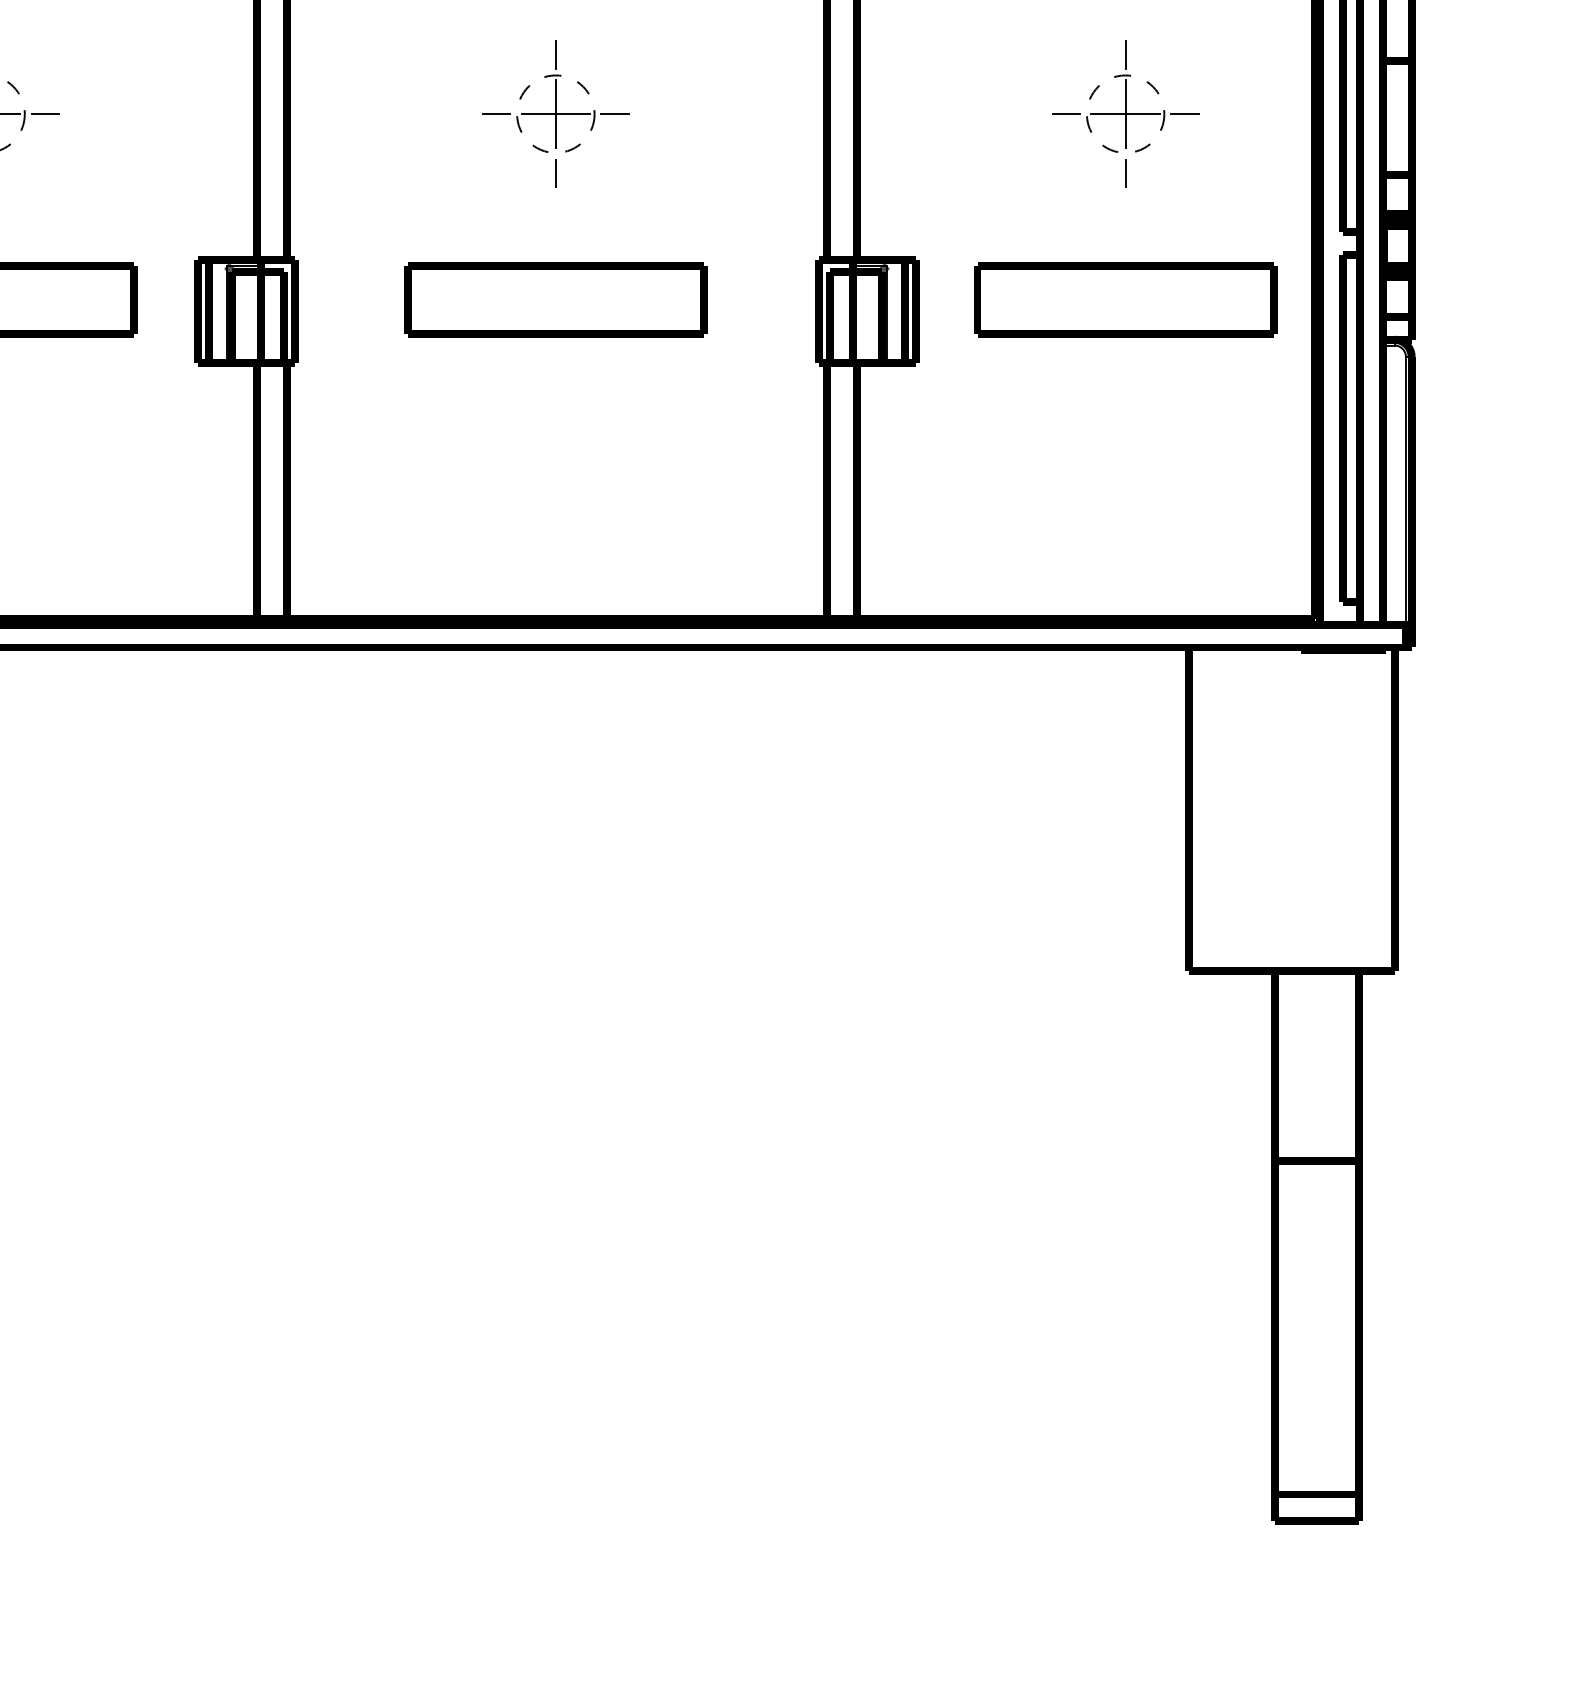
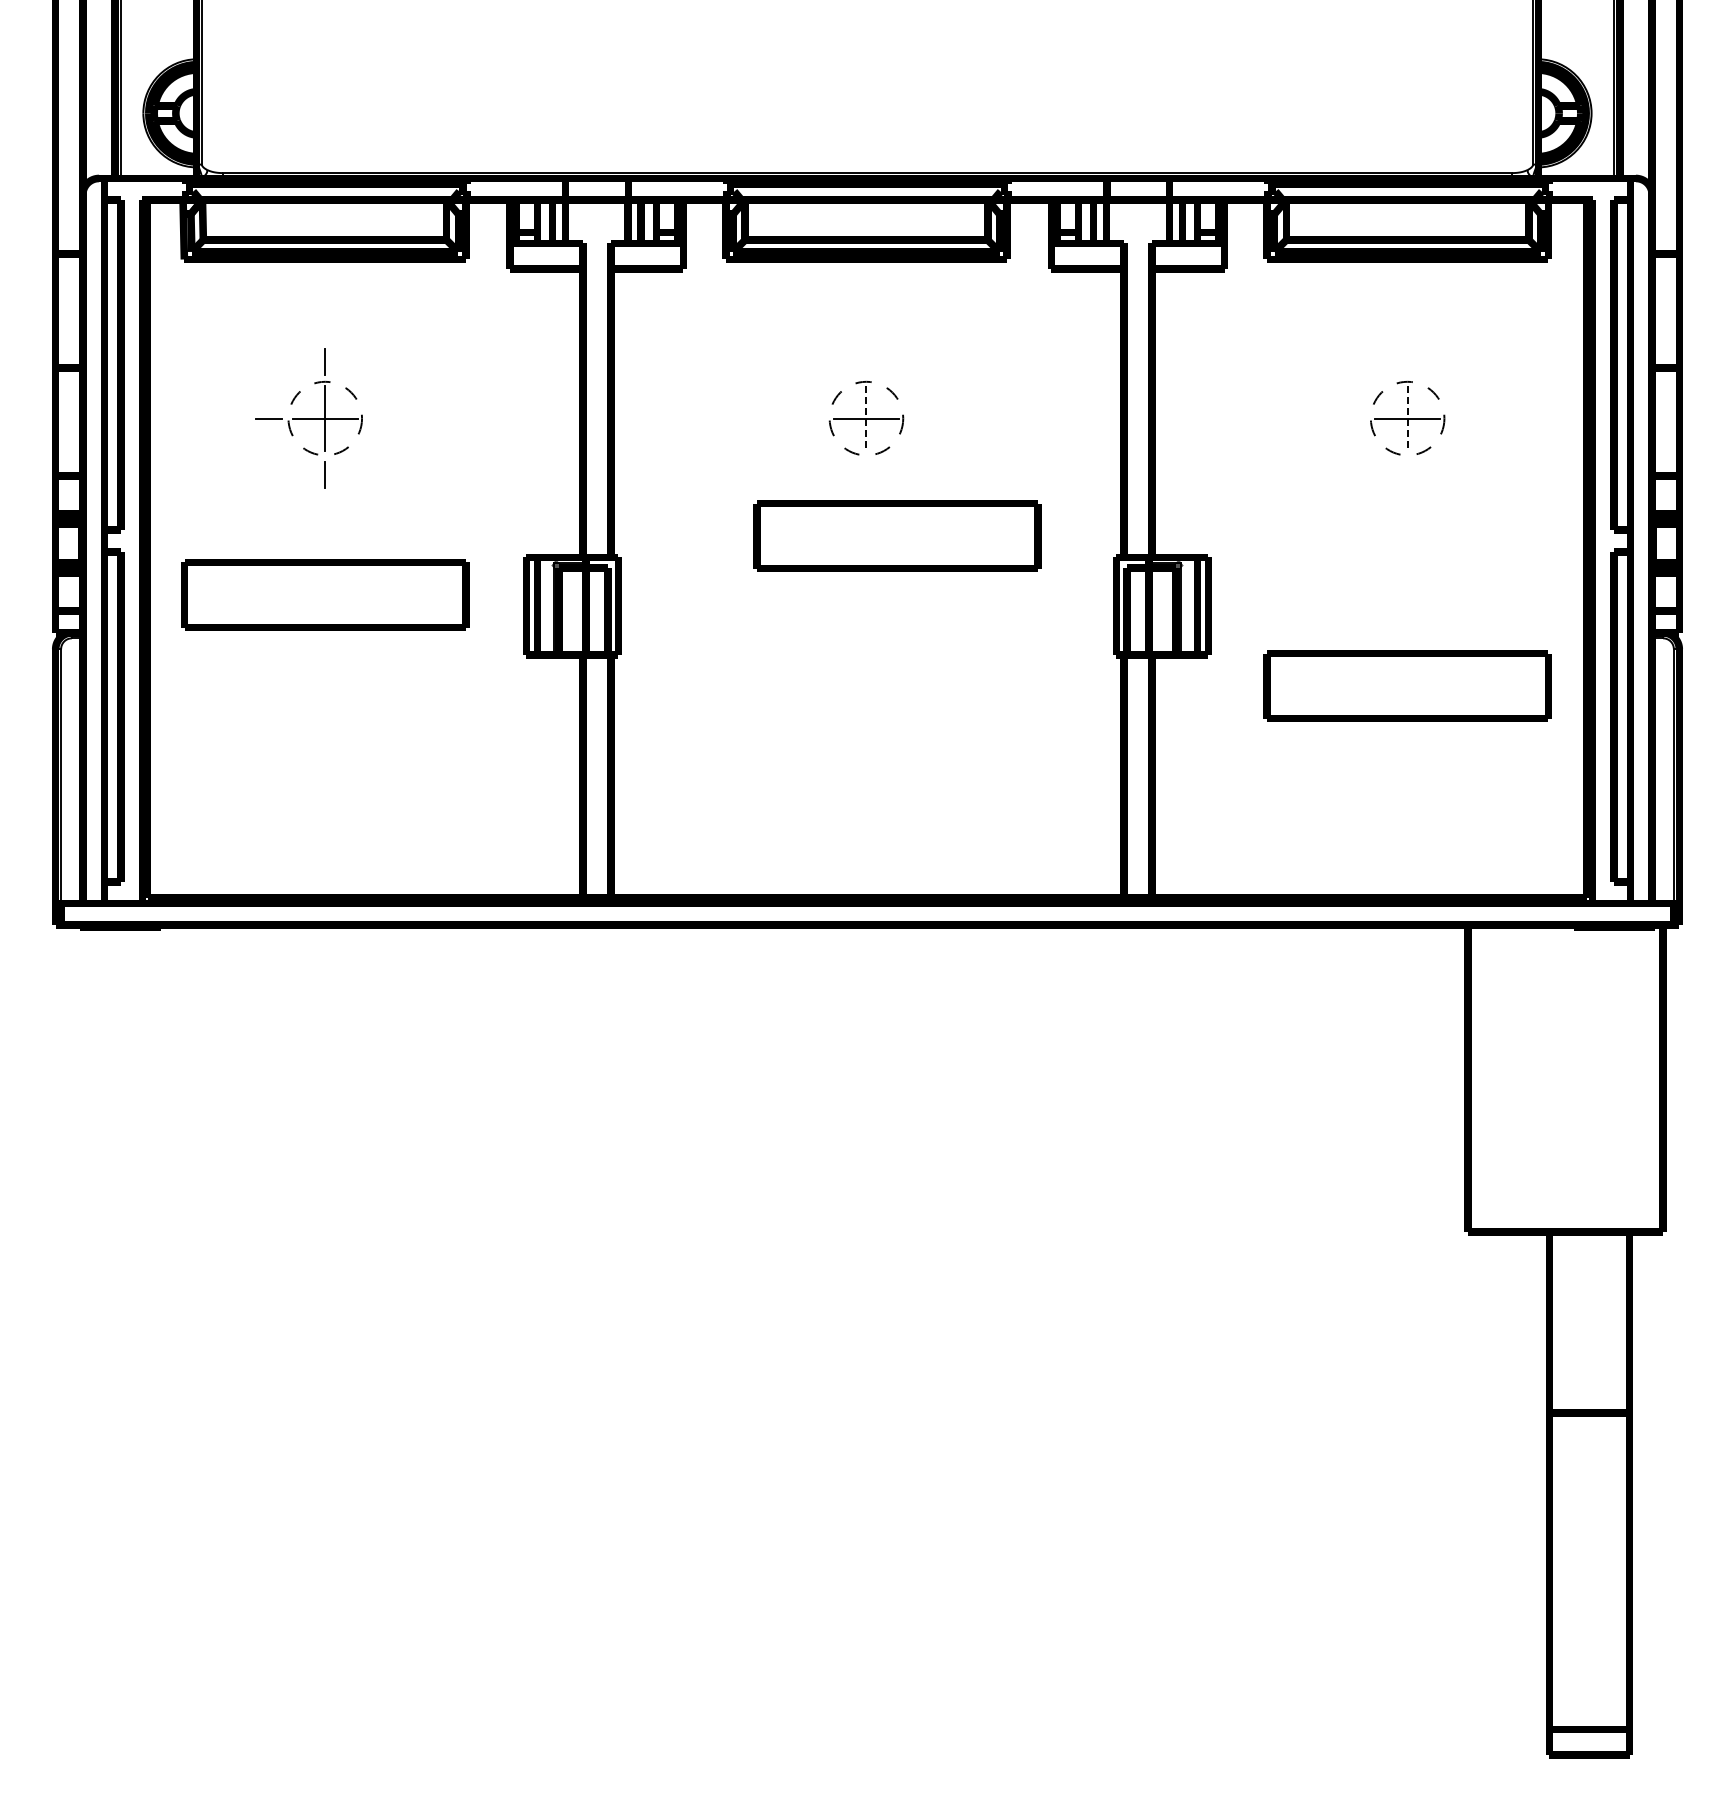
line: (555, 55) -> (866, 362), removed
line: (1125, 55) -> (1407, 362), removed
line: (45, 114) -> (381, 418), removed
line: (496, 114) -> (810, 418), removed
line: (614, 114) -> (922, 418), removed
line: (1066, 114) -> (1351, 418), removed
line: (1184, 114) -> (1463, 418), removed
line: (555, 115) -> (866, 419), solid -> dashed
line: (1125, 115) -> (1407, 419), solid -> dashed
line: (555, 173) -> (866, 474), removed
line: (1125, 173) -> (1407, 474), removed
part: (555, 299) -> (897, 535), moved
part: (1125, 299) -> (1407, 685), moved

